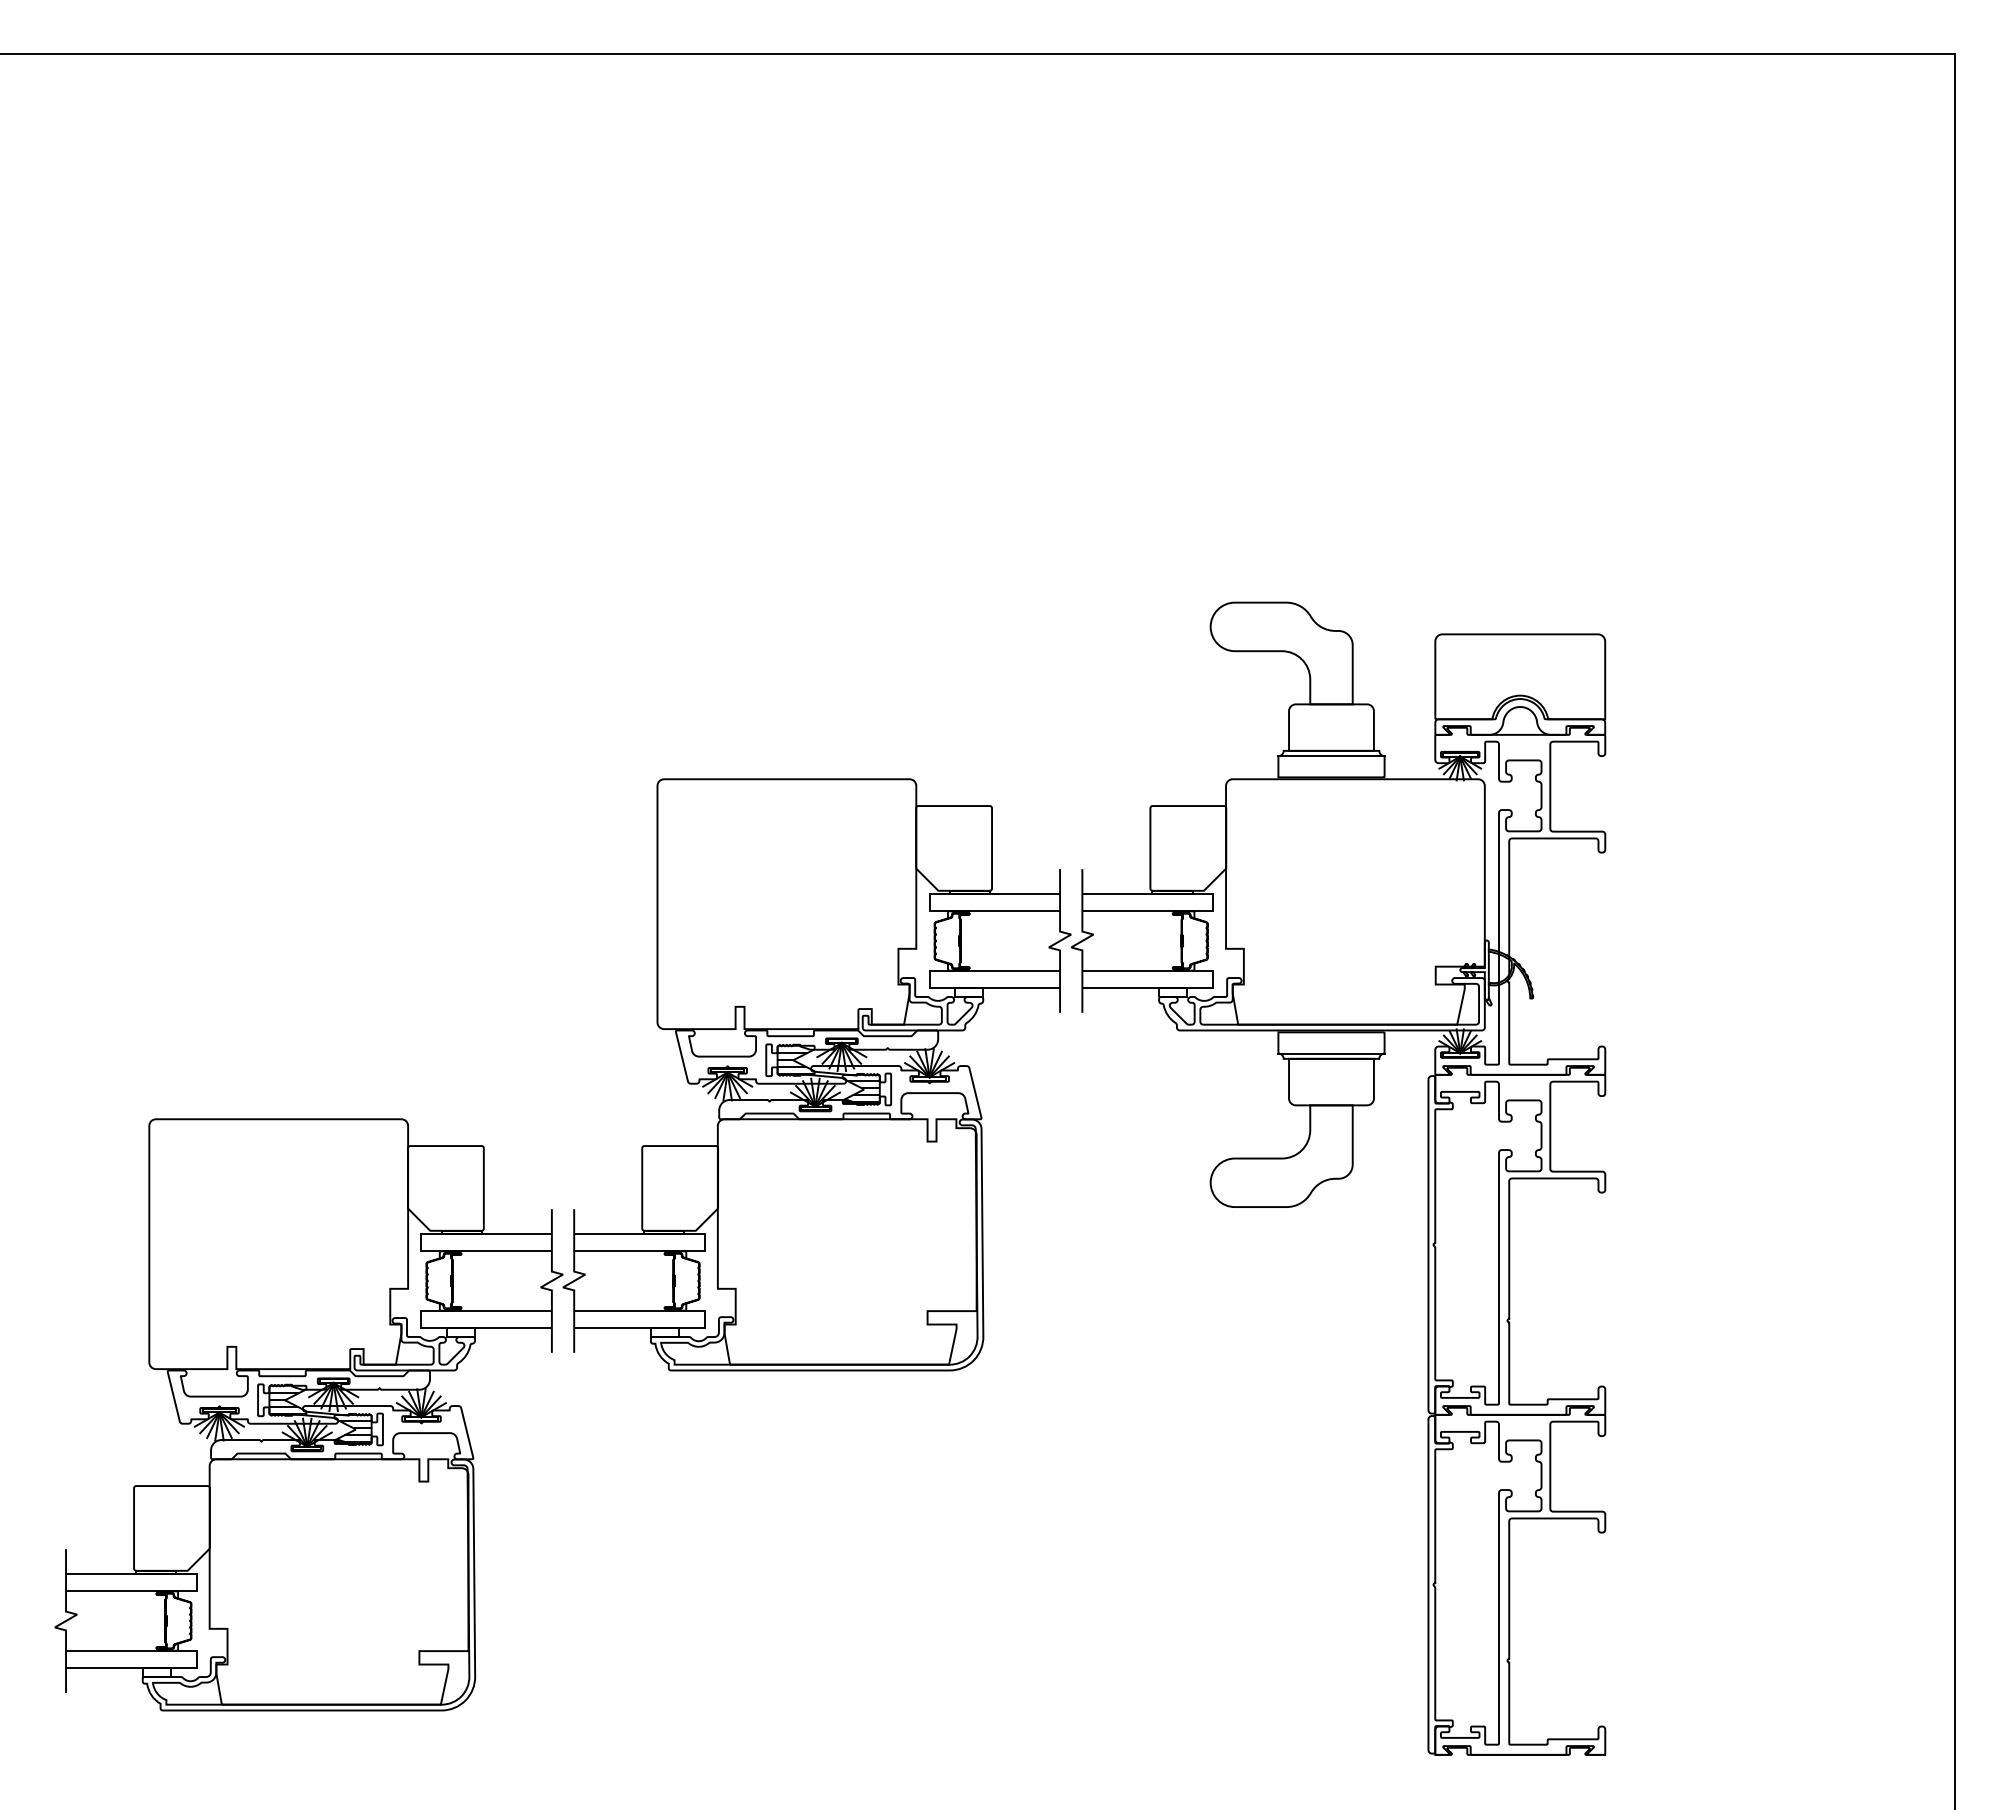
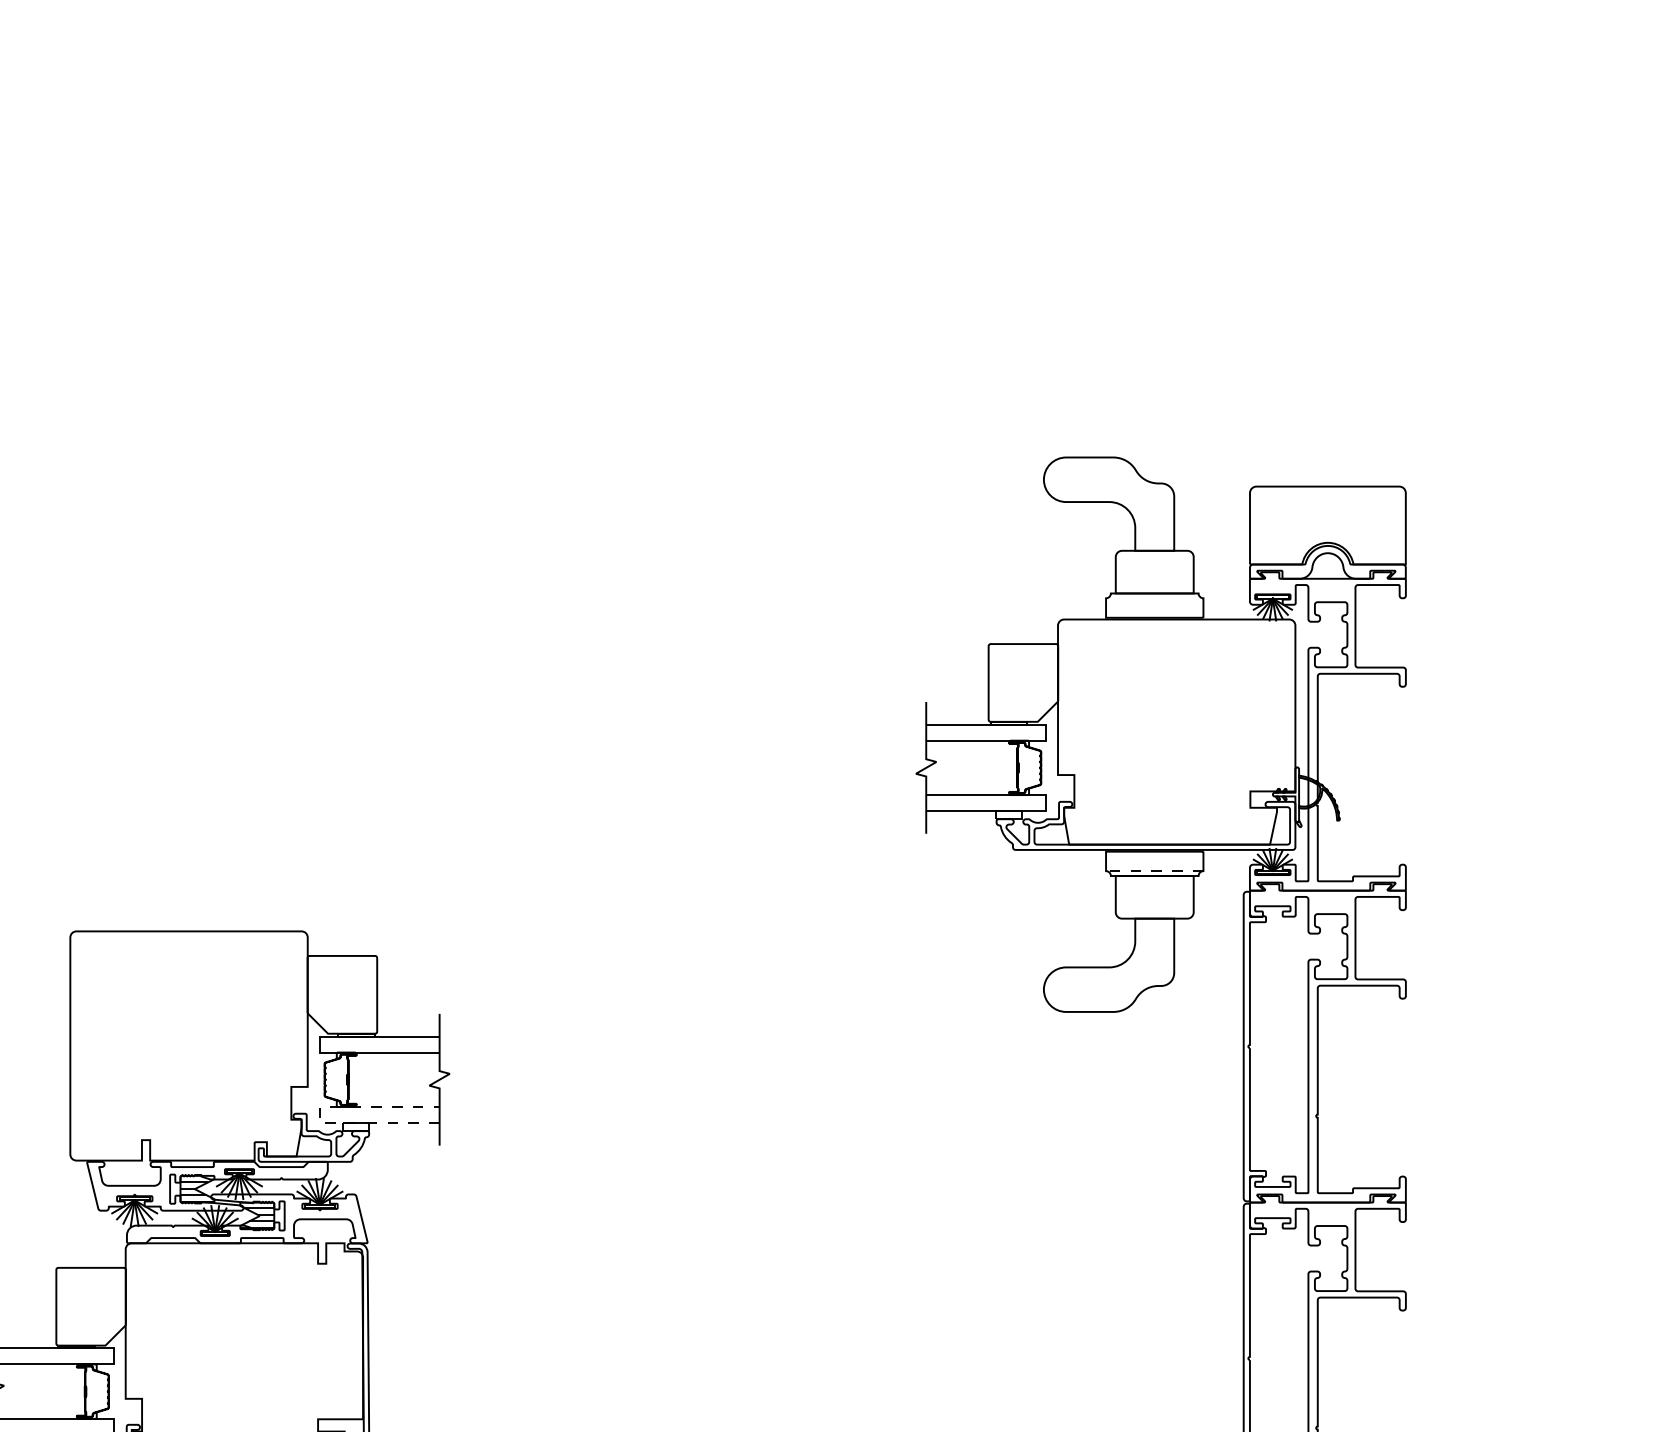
line: (1331, 756) -> (1154, 598), removed
line: (1330, 1053) -> (1153, 871), solid -> dashed
part: (816, 1074) -> (682, 890), removed
line: (421, 1319) -> (320, 1115), solid -> dashed

